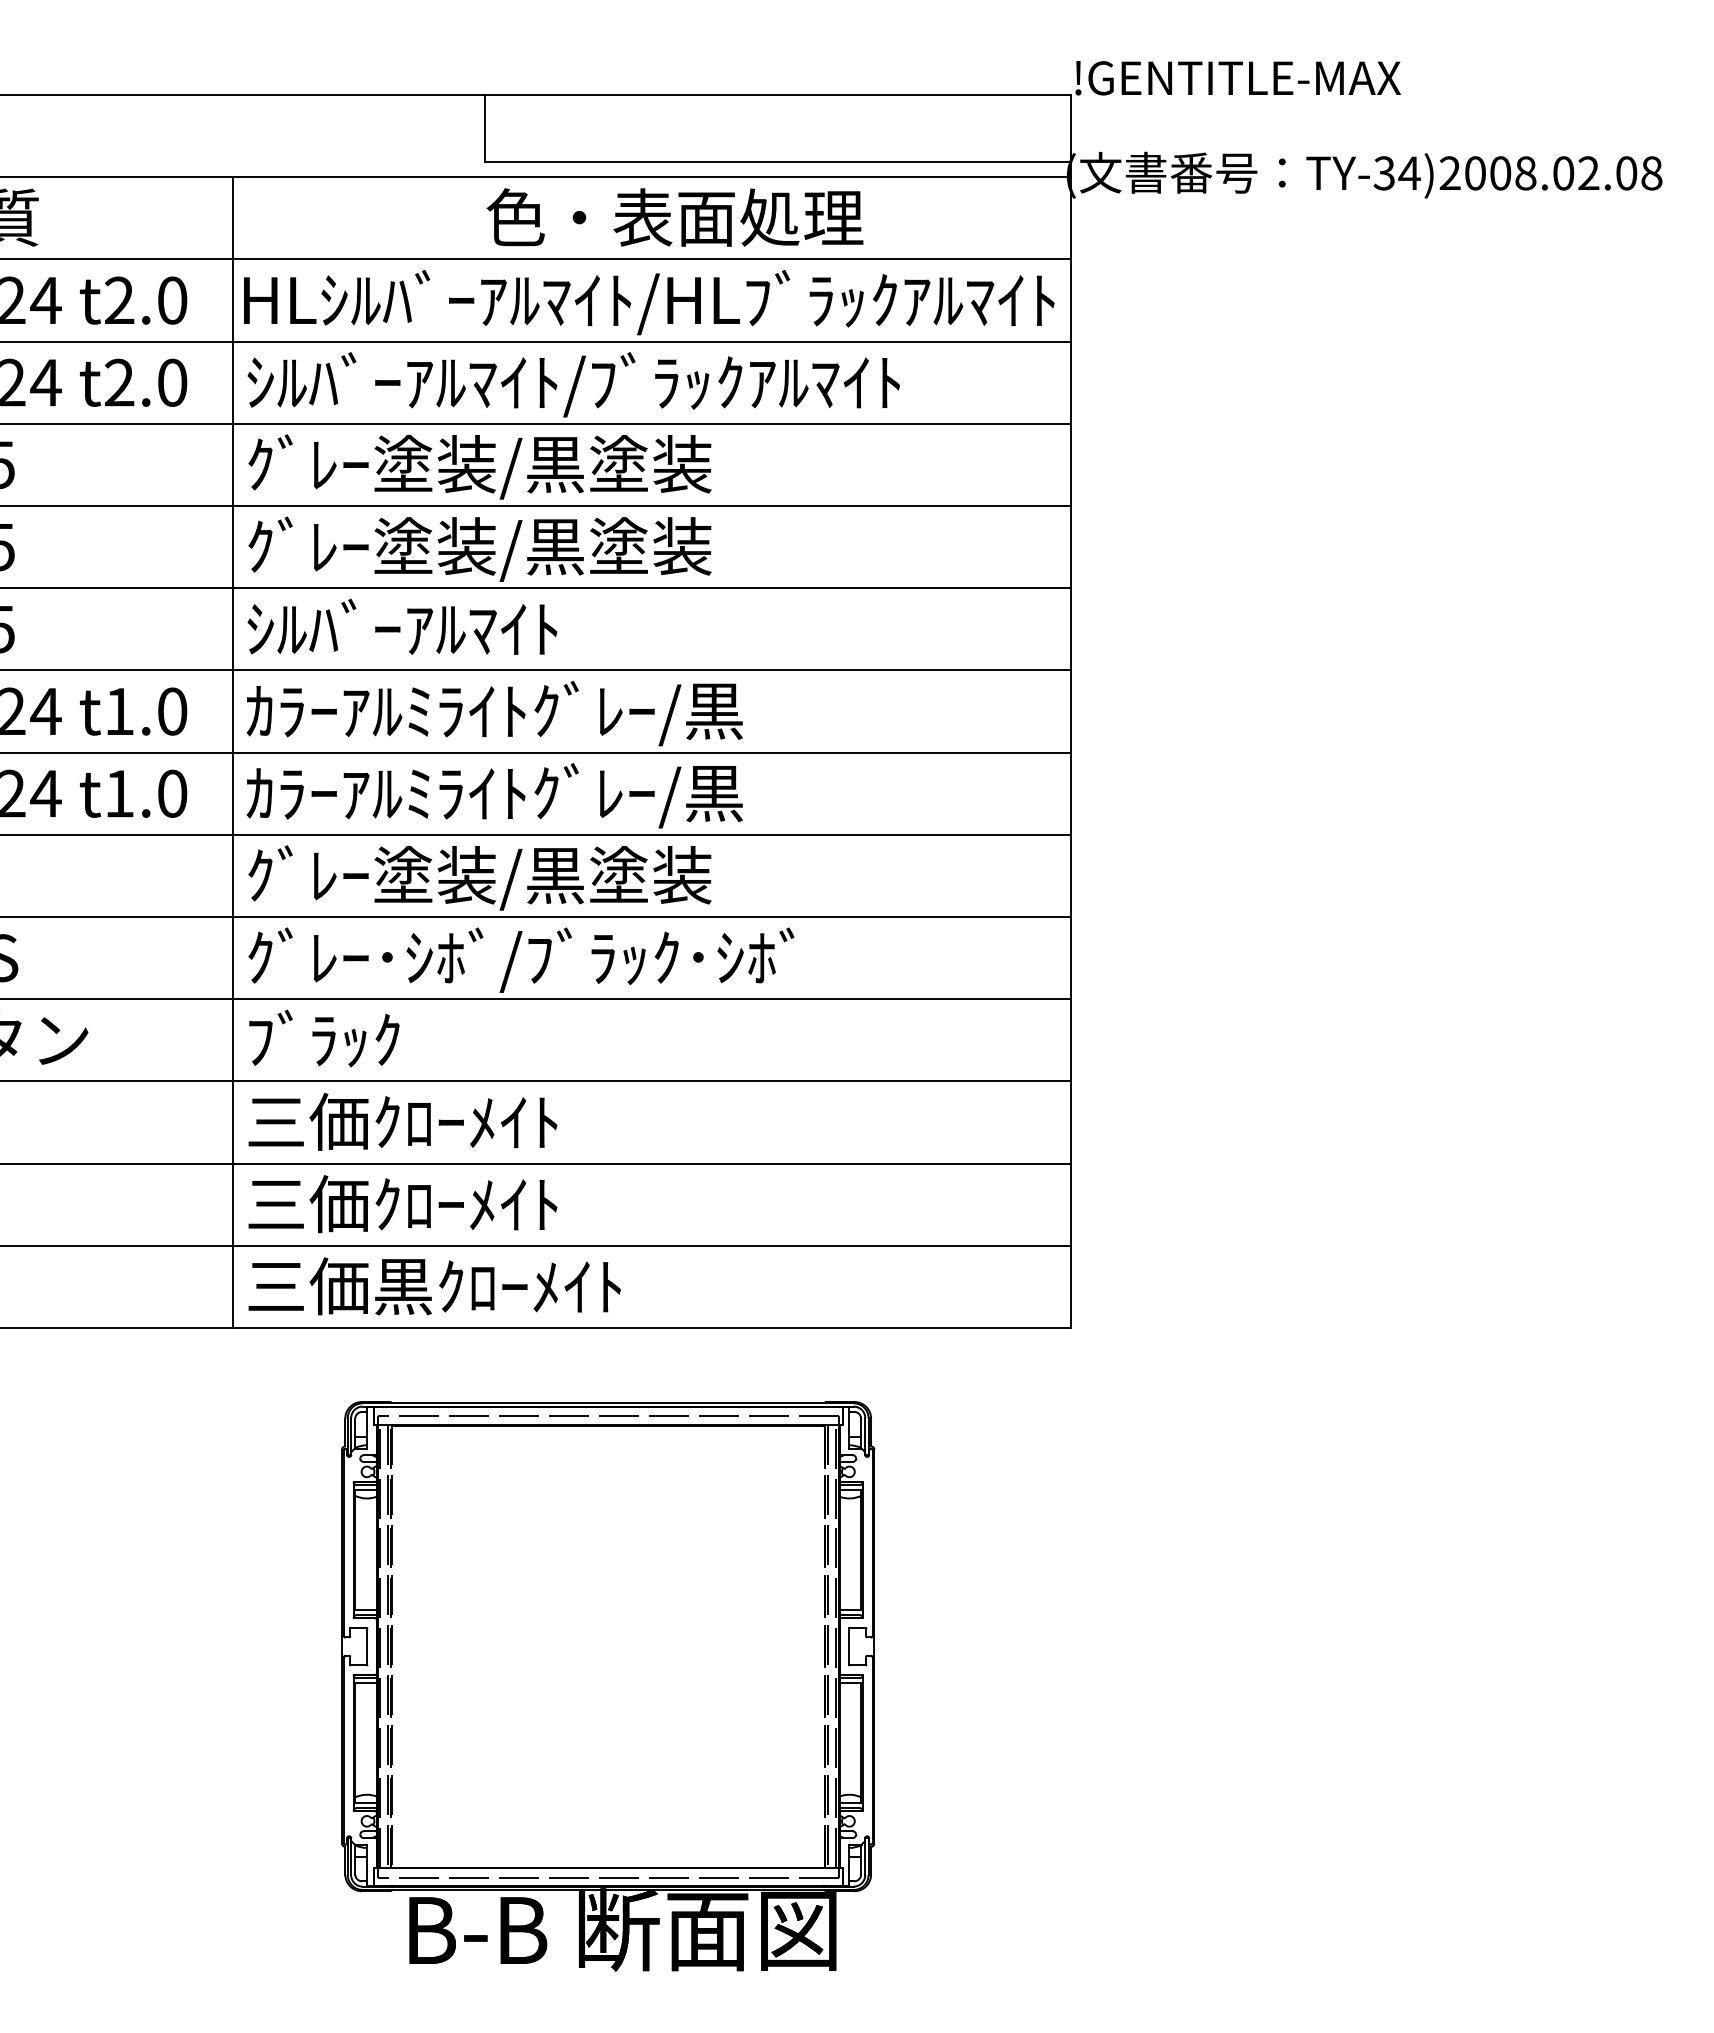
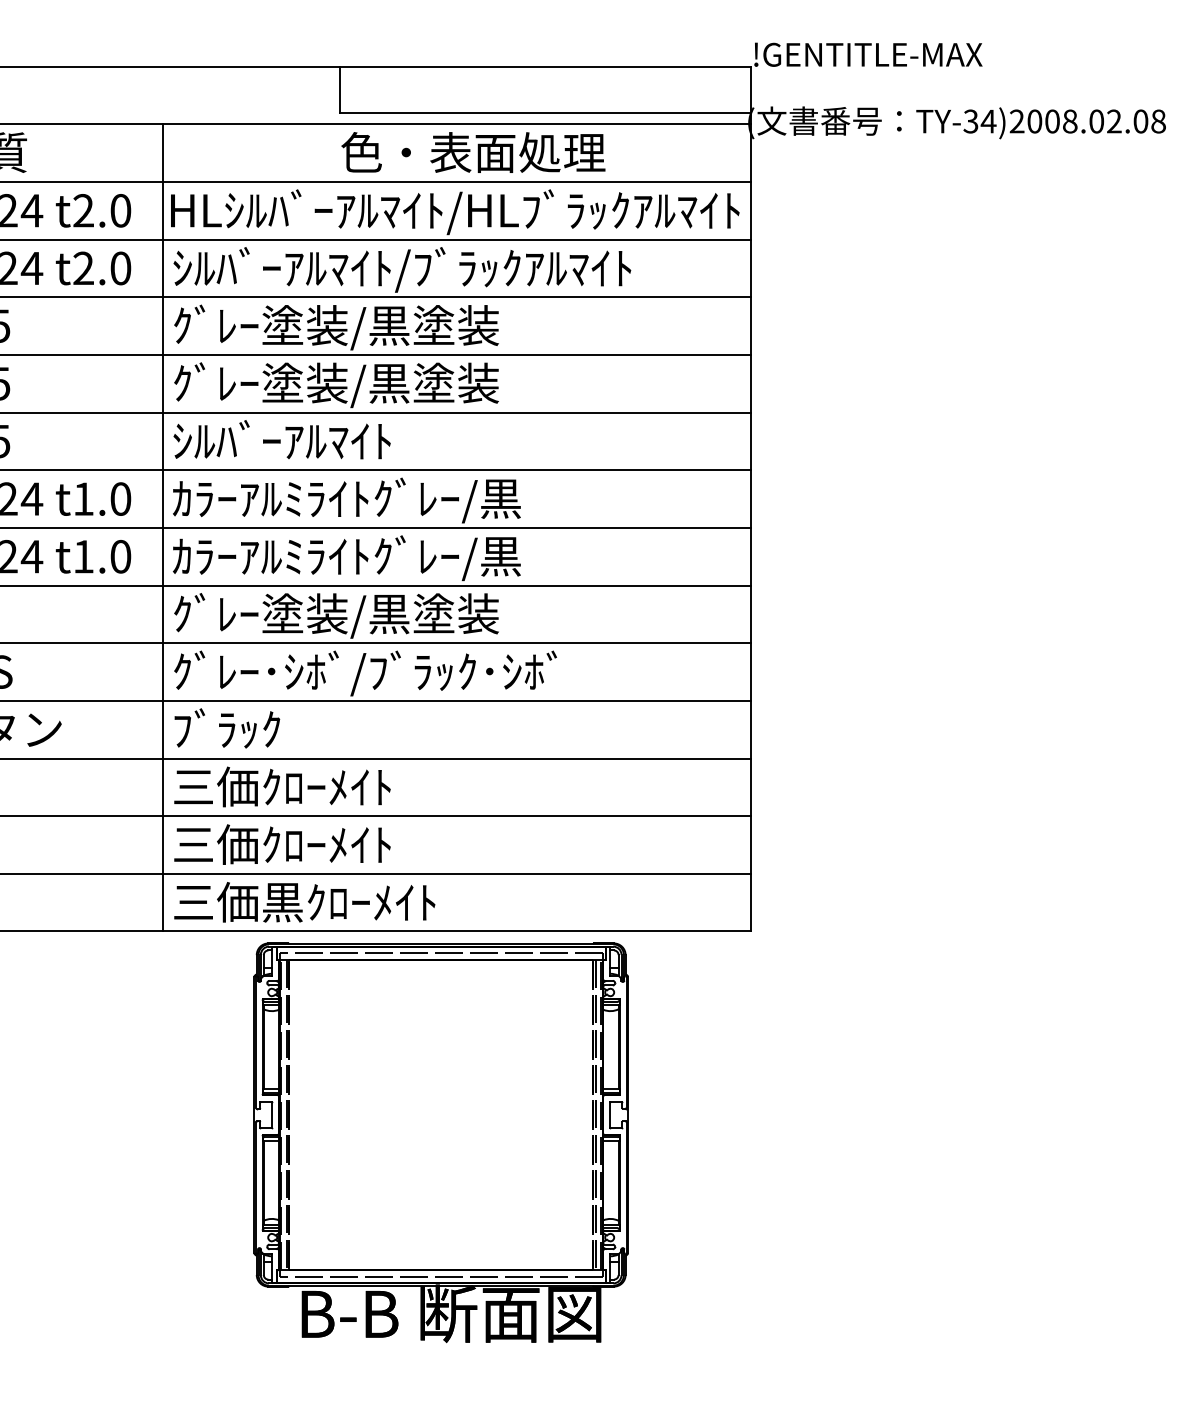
part: (608, 1686) -> (441, 1143), moved

